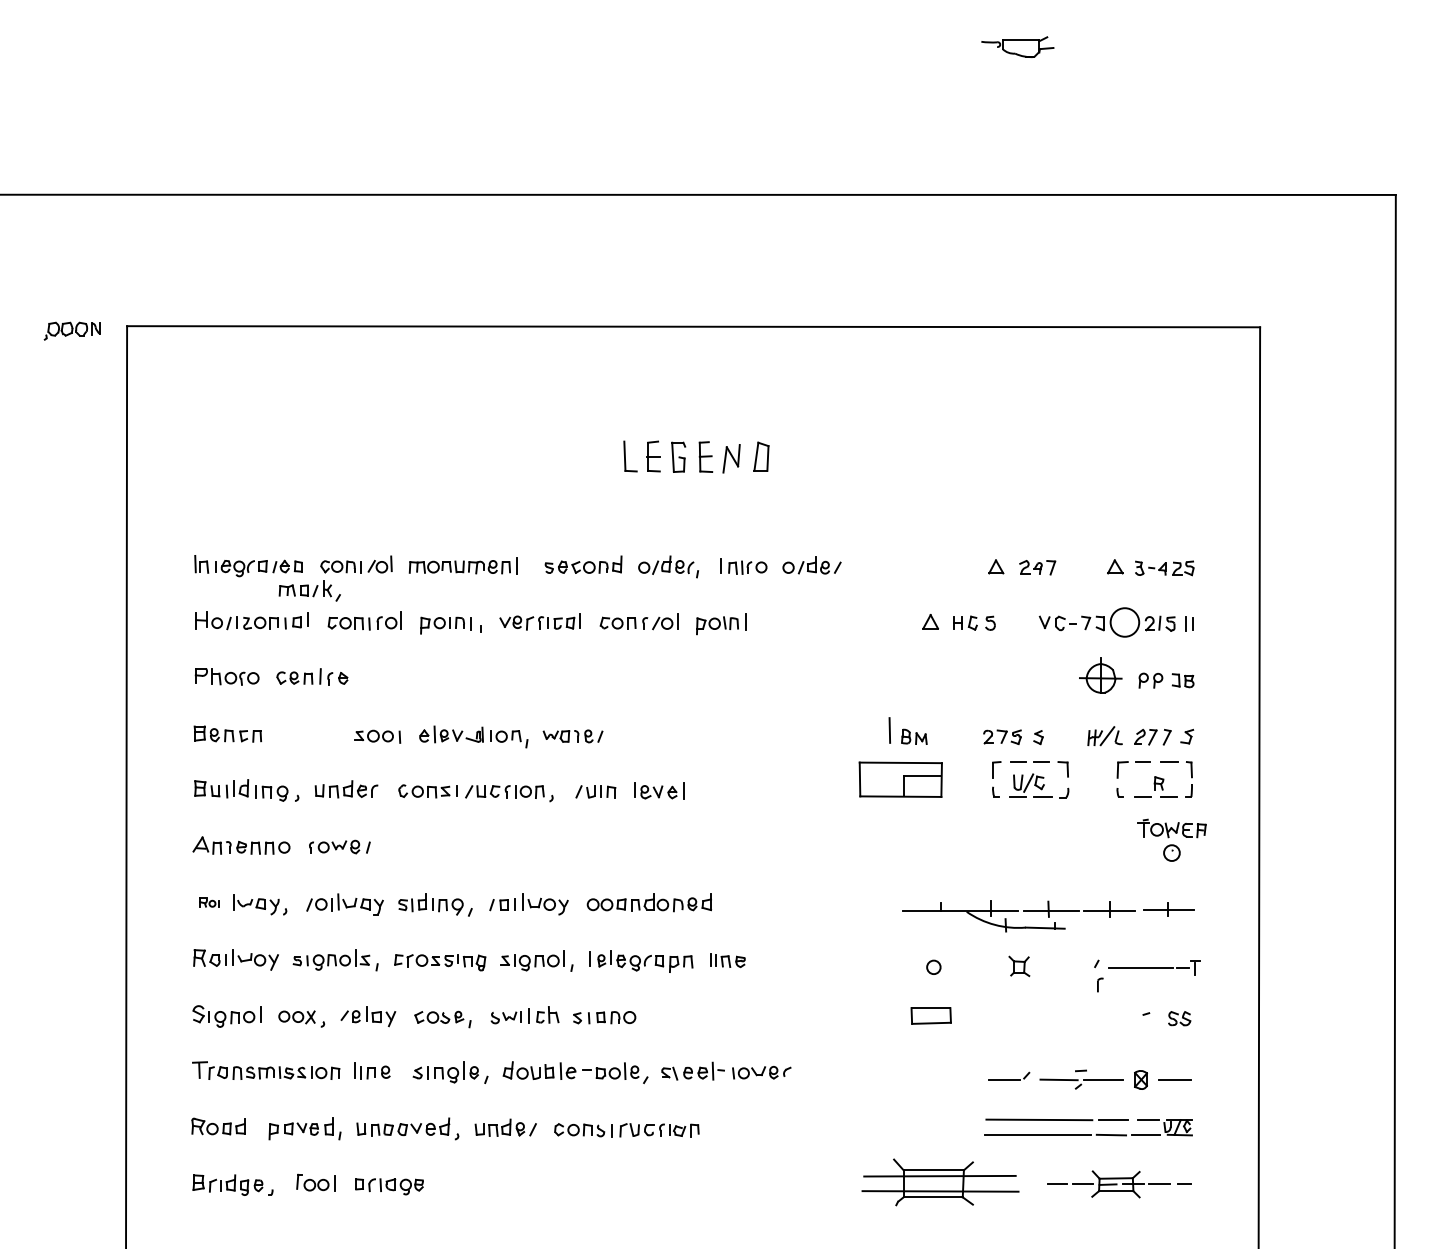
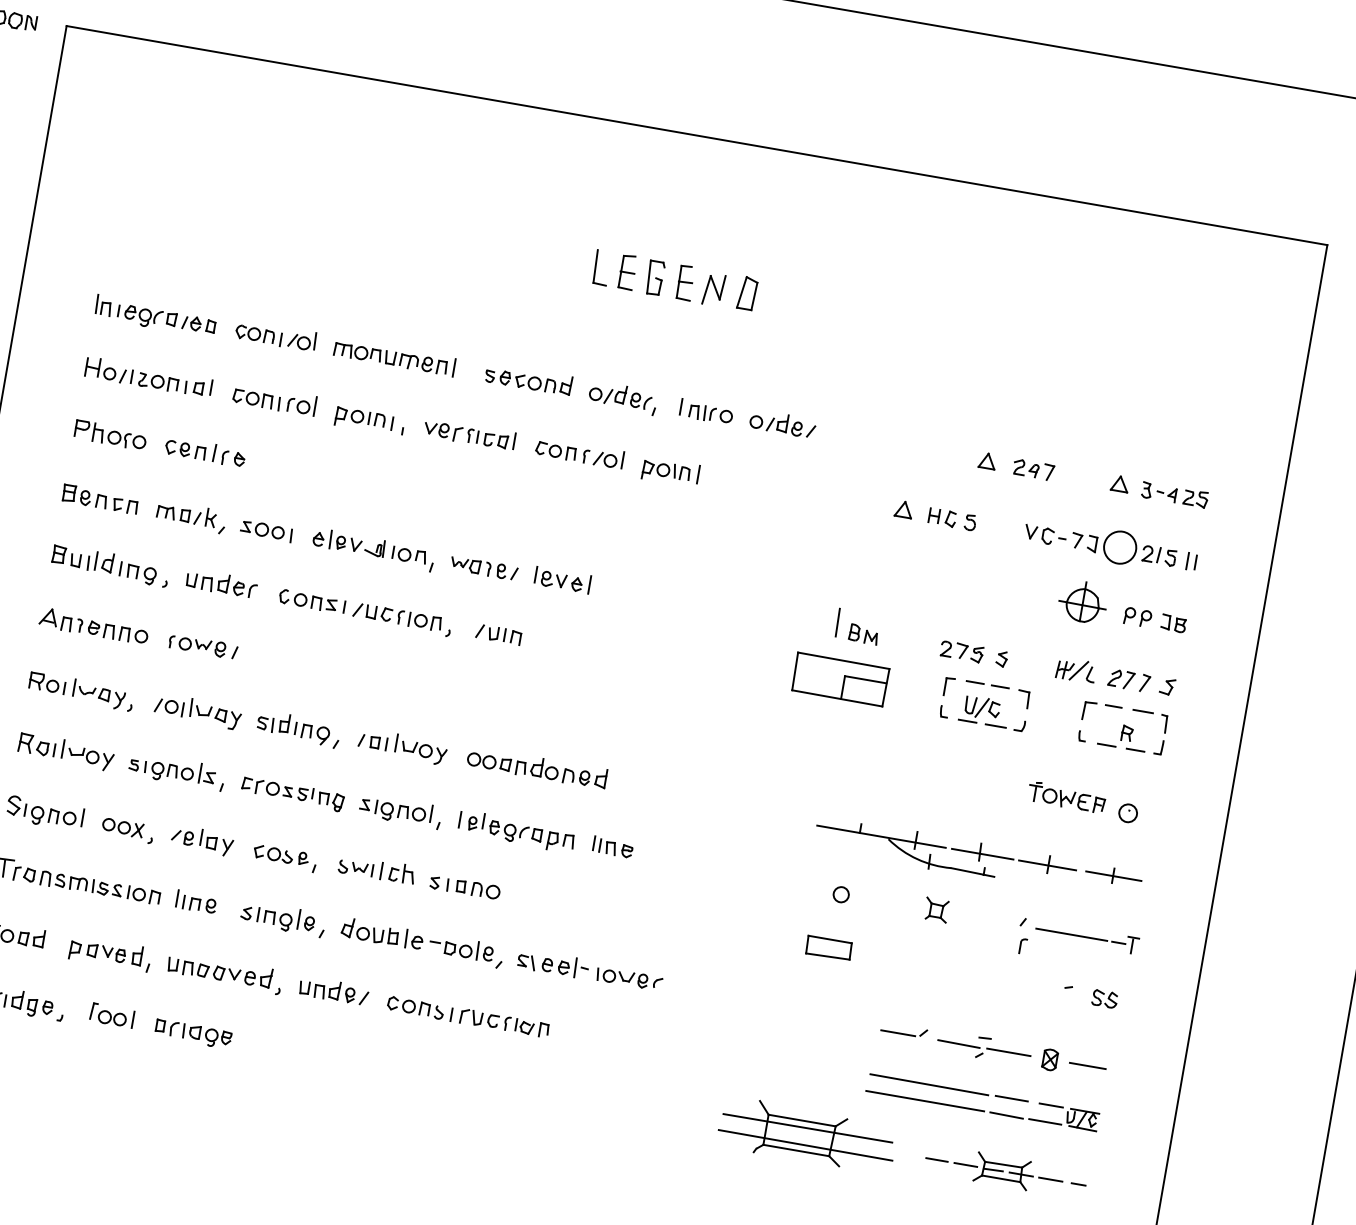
part: (309, 590) -> (190, 516), moved
part: (659, 790) -> (562, 579), moved
part: (1171, 828) -> (1066, 797), moved
part: (209, 902) -> (47, 683), size x1.67

